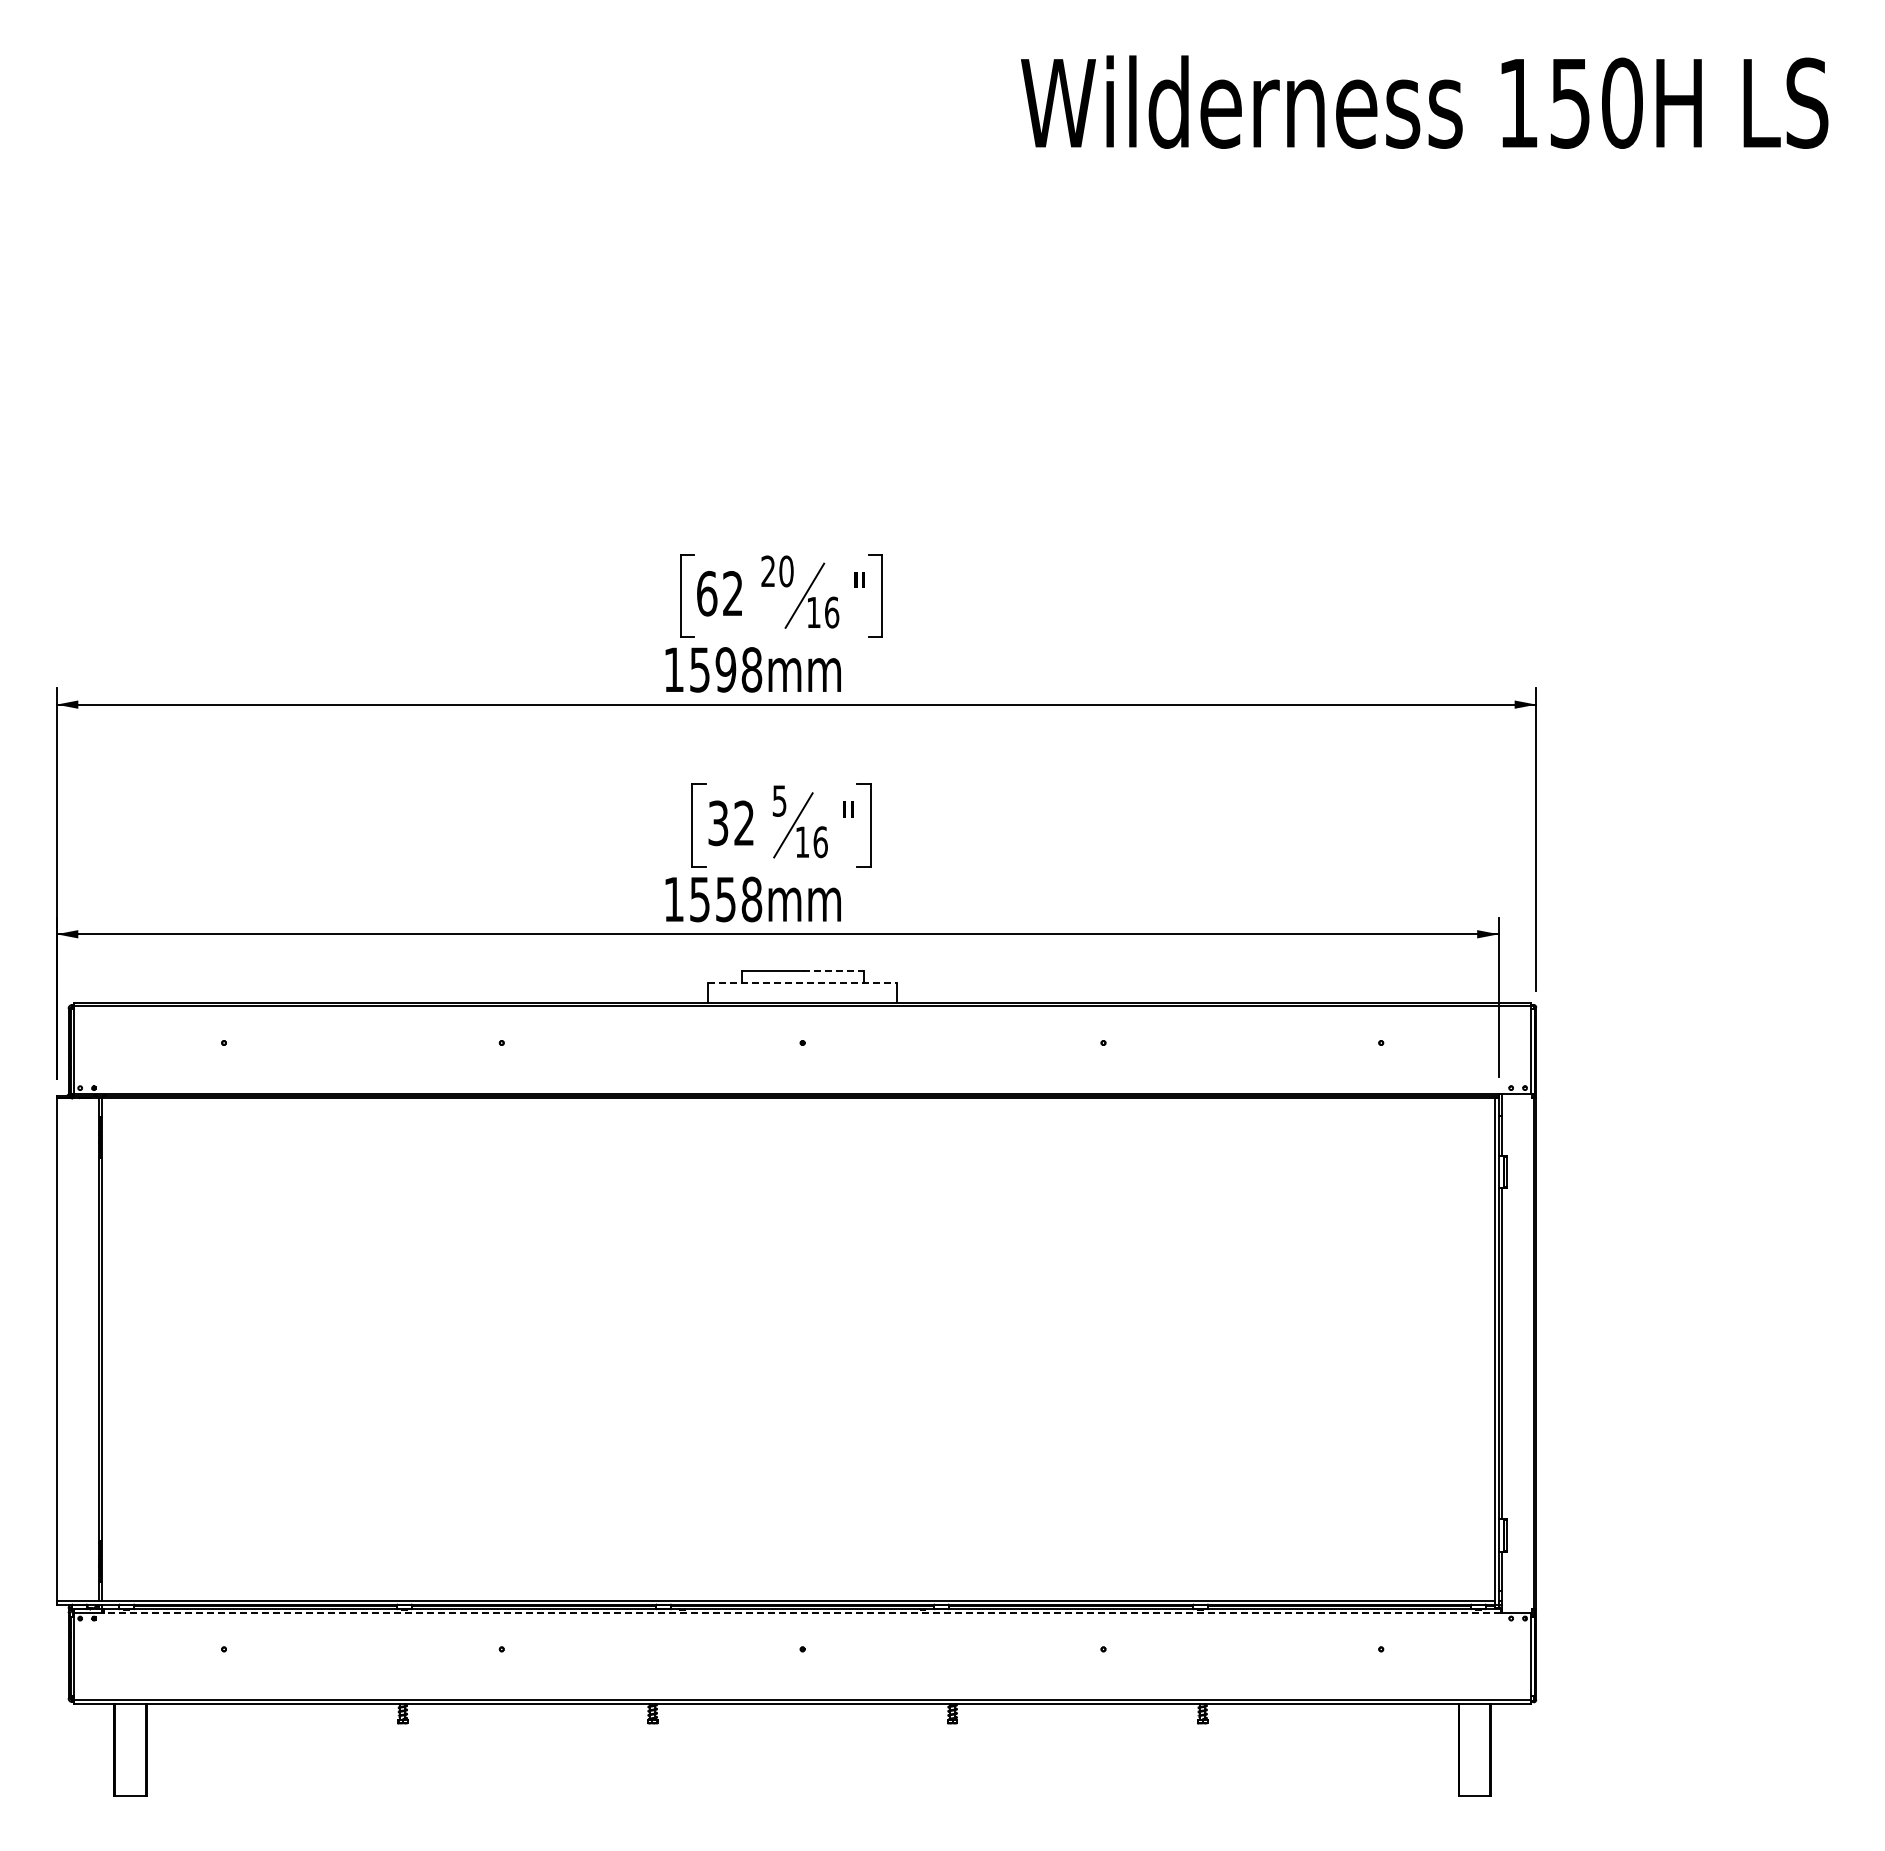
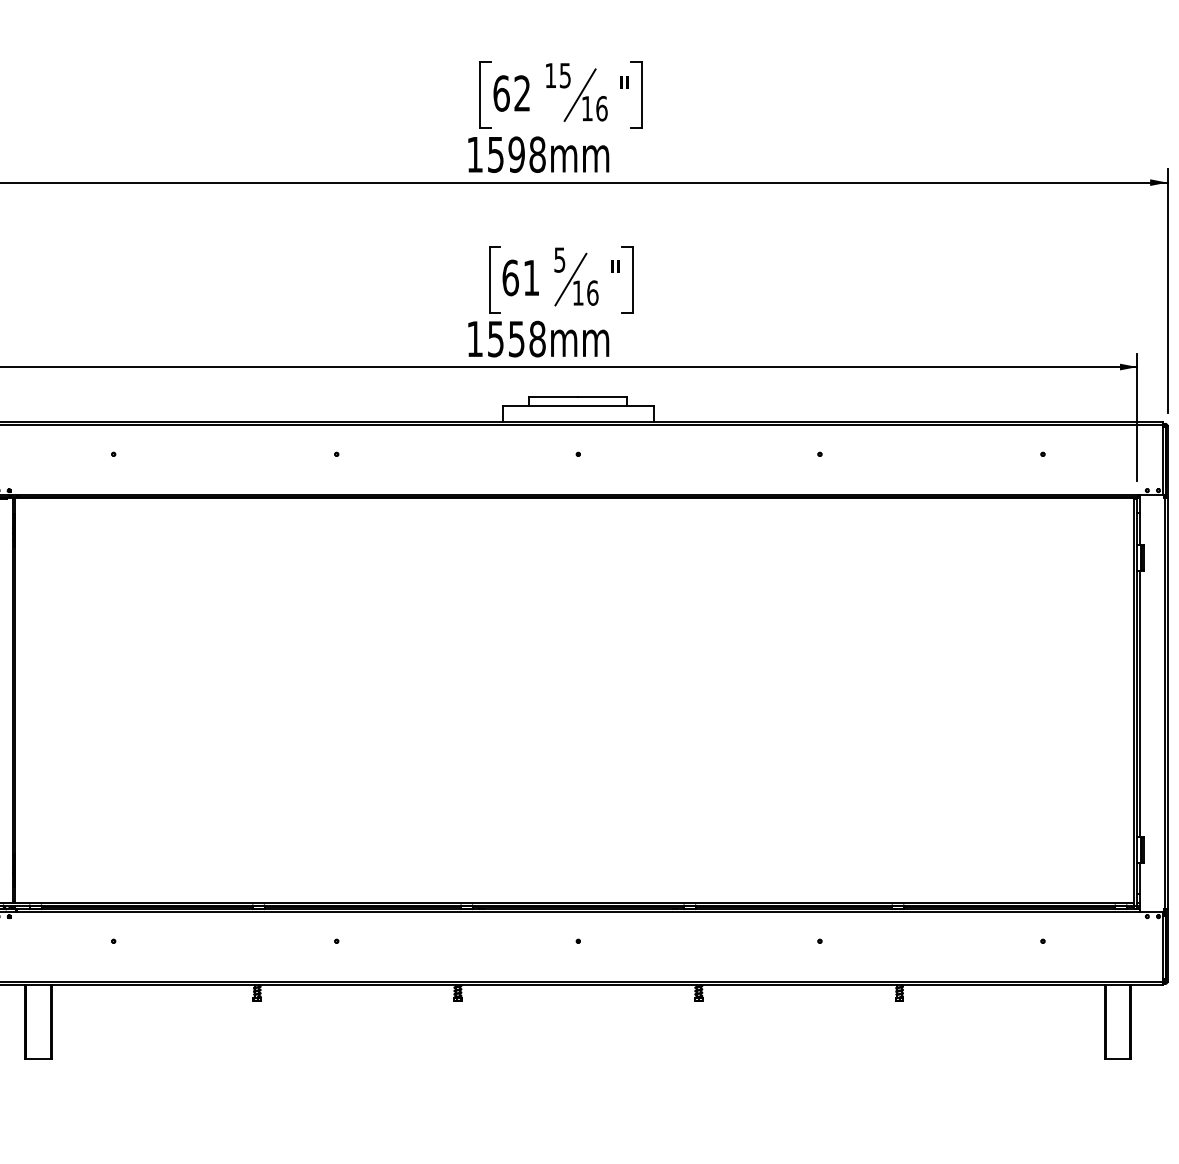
text: (777, 571) -> (558, 75), 20 -> 15
text: (730, 823) -> (520, 278), 32 -> 61
line: (833, 971) -> (603, 396), dashed -> solid
line: (803, 983) -> (579, 406), dashed -> solid
line: (802, 1613) -> (578, 912), dashed -> solid

